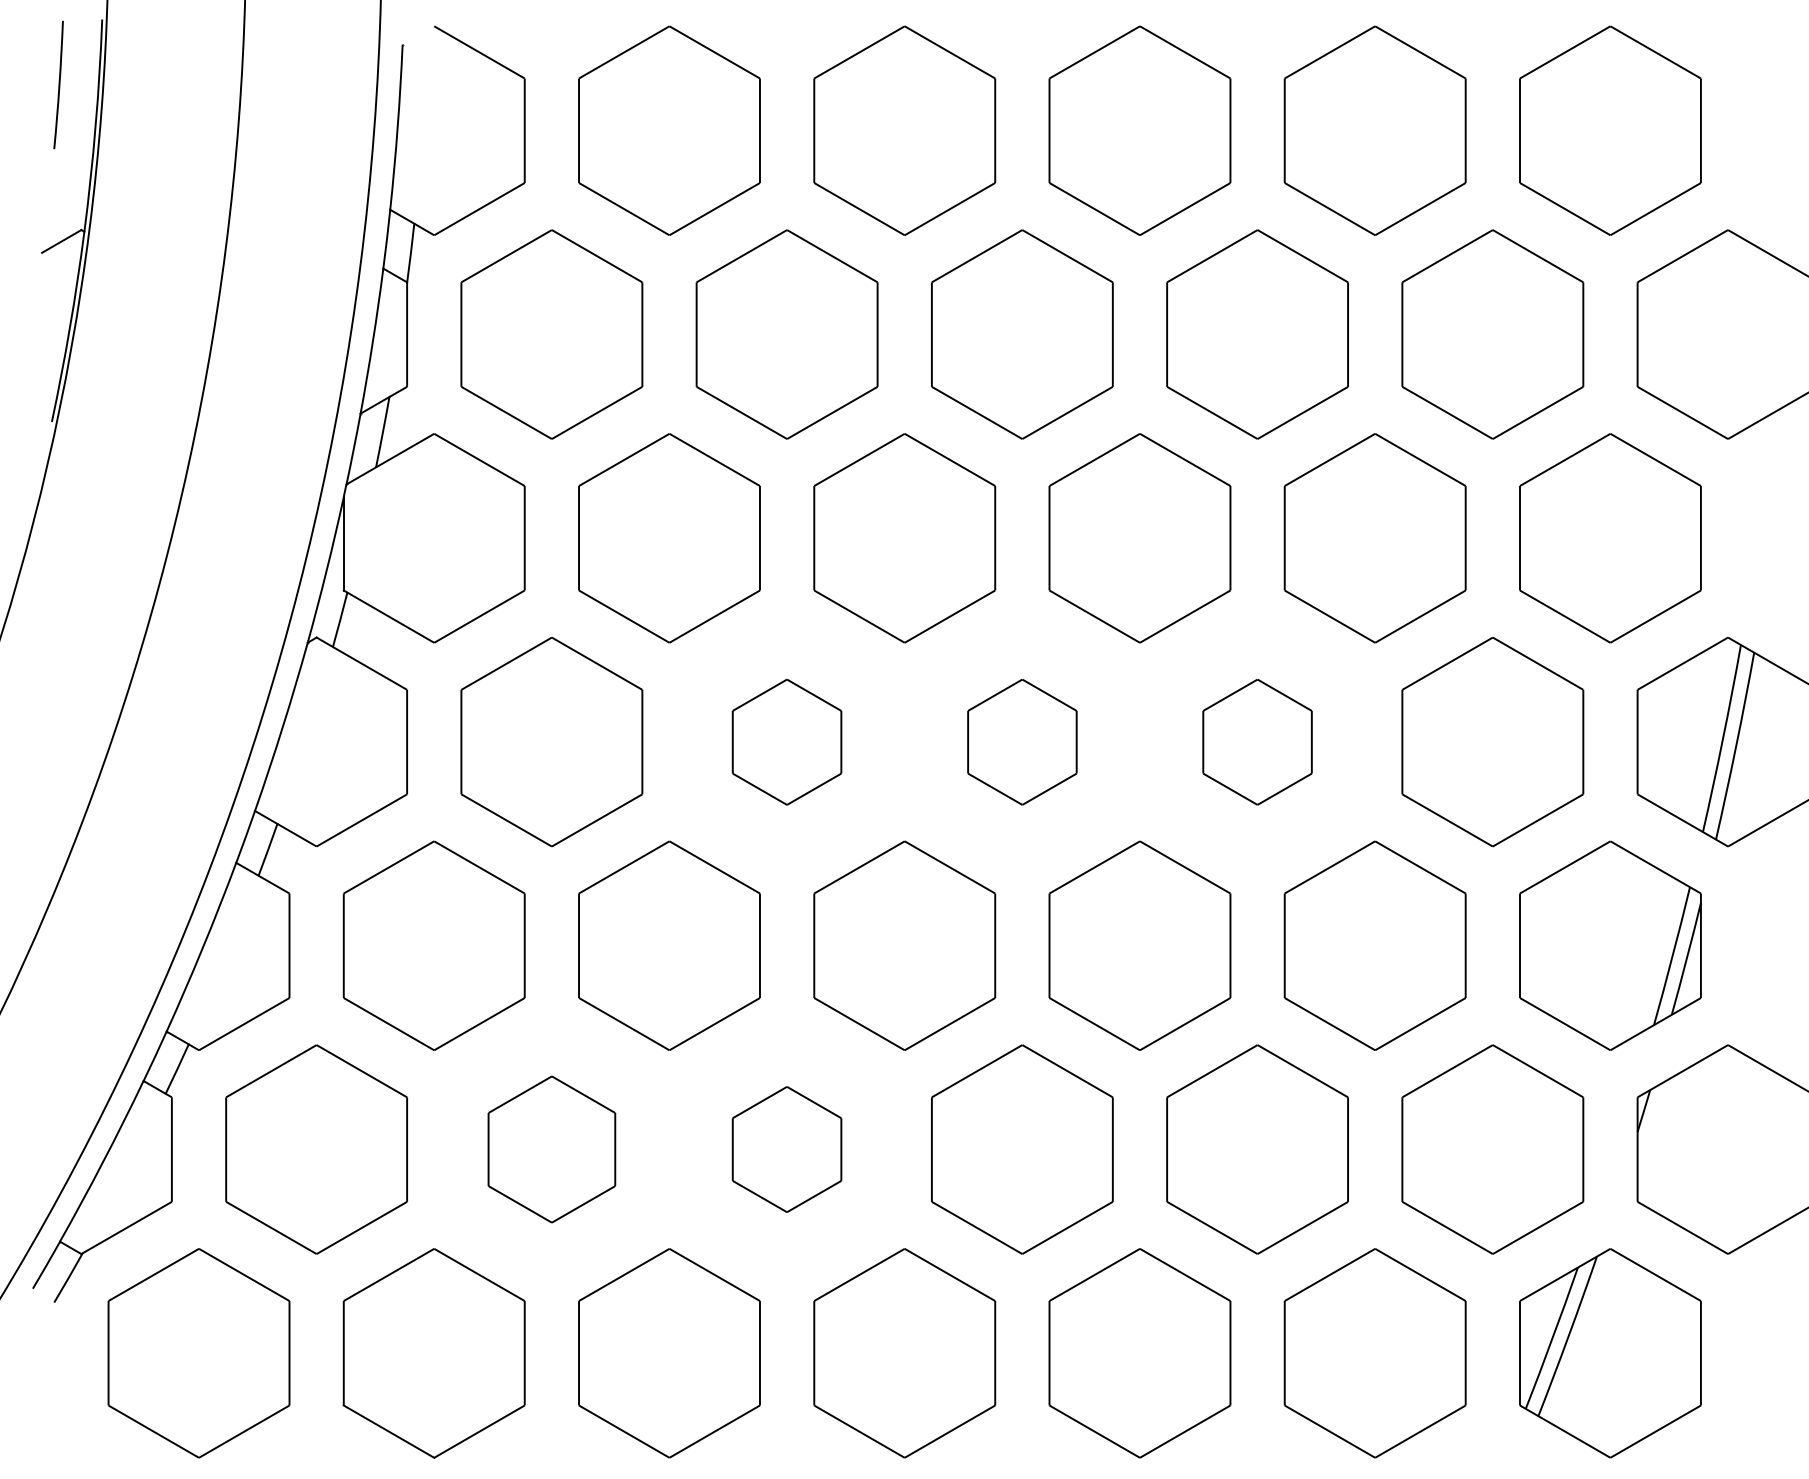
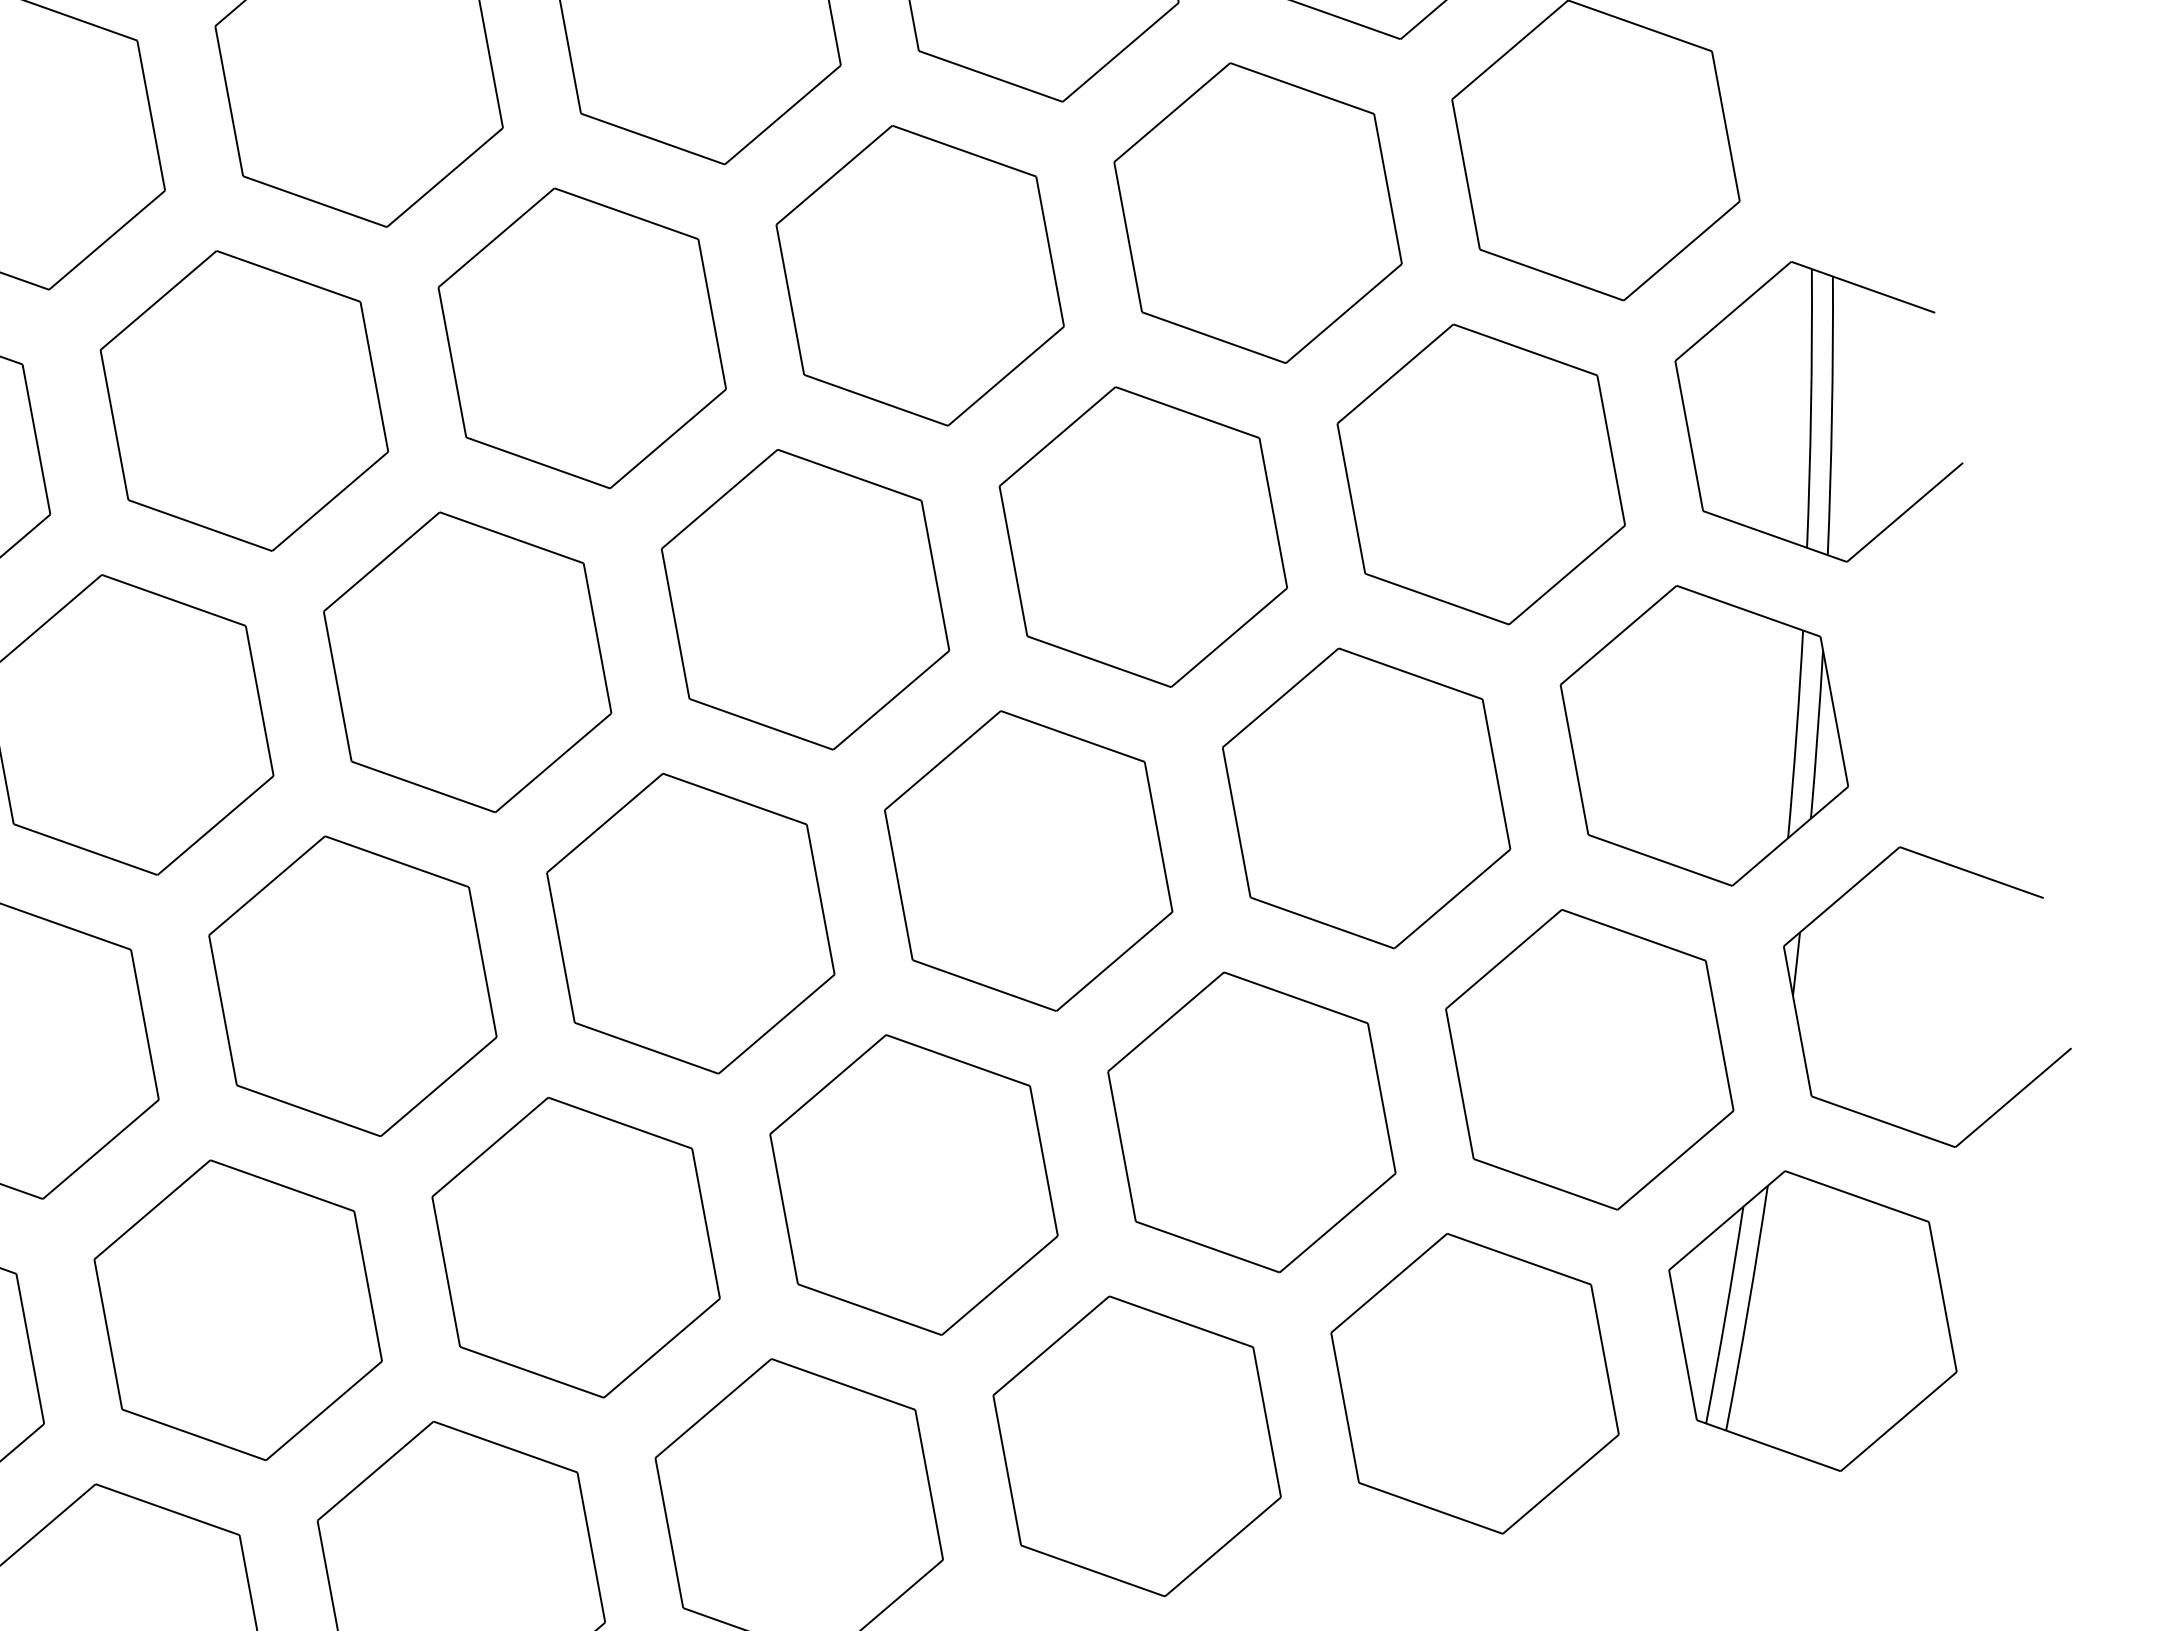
part: (786, 742) -> (466, 663), size x1.67
part: (1022, 742) -> (805, 600), size x1.67
part: (1257, 742) -> (1143, 537), size x1.67
part: (551, 1149) -> (237, 1310), size x1.43
part: (786, 1149) -> (575, 1247), size x1.67

